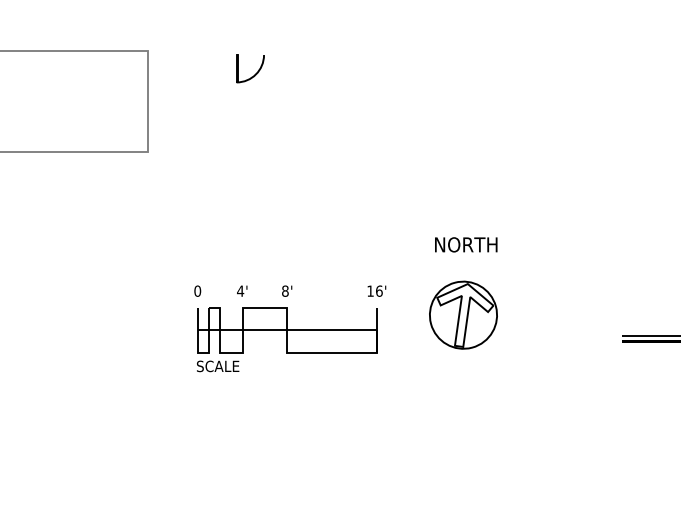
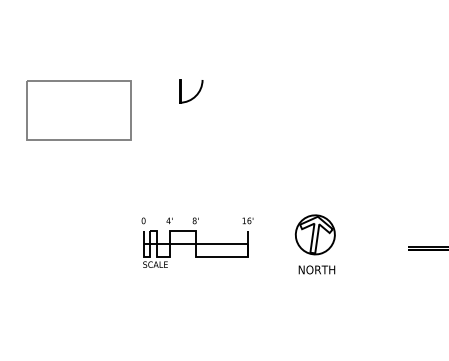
part: (250, 68) -> (191, 91), size x1.43
text: (465, 244) -> (316, 269), moved
part: (290, 328) -> (197, 242), moved

